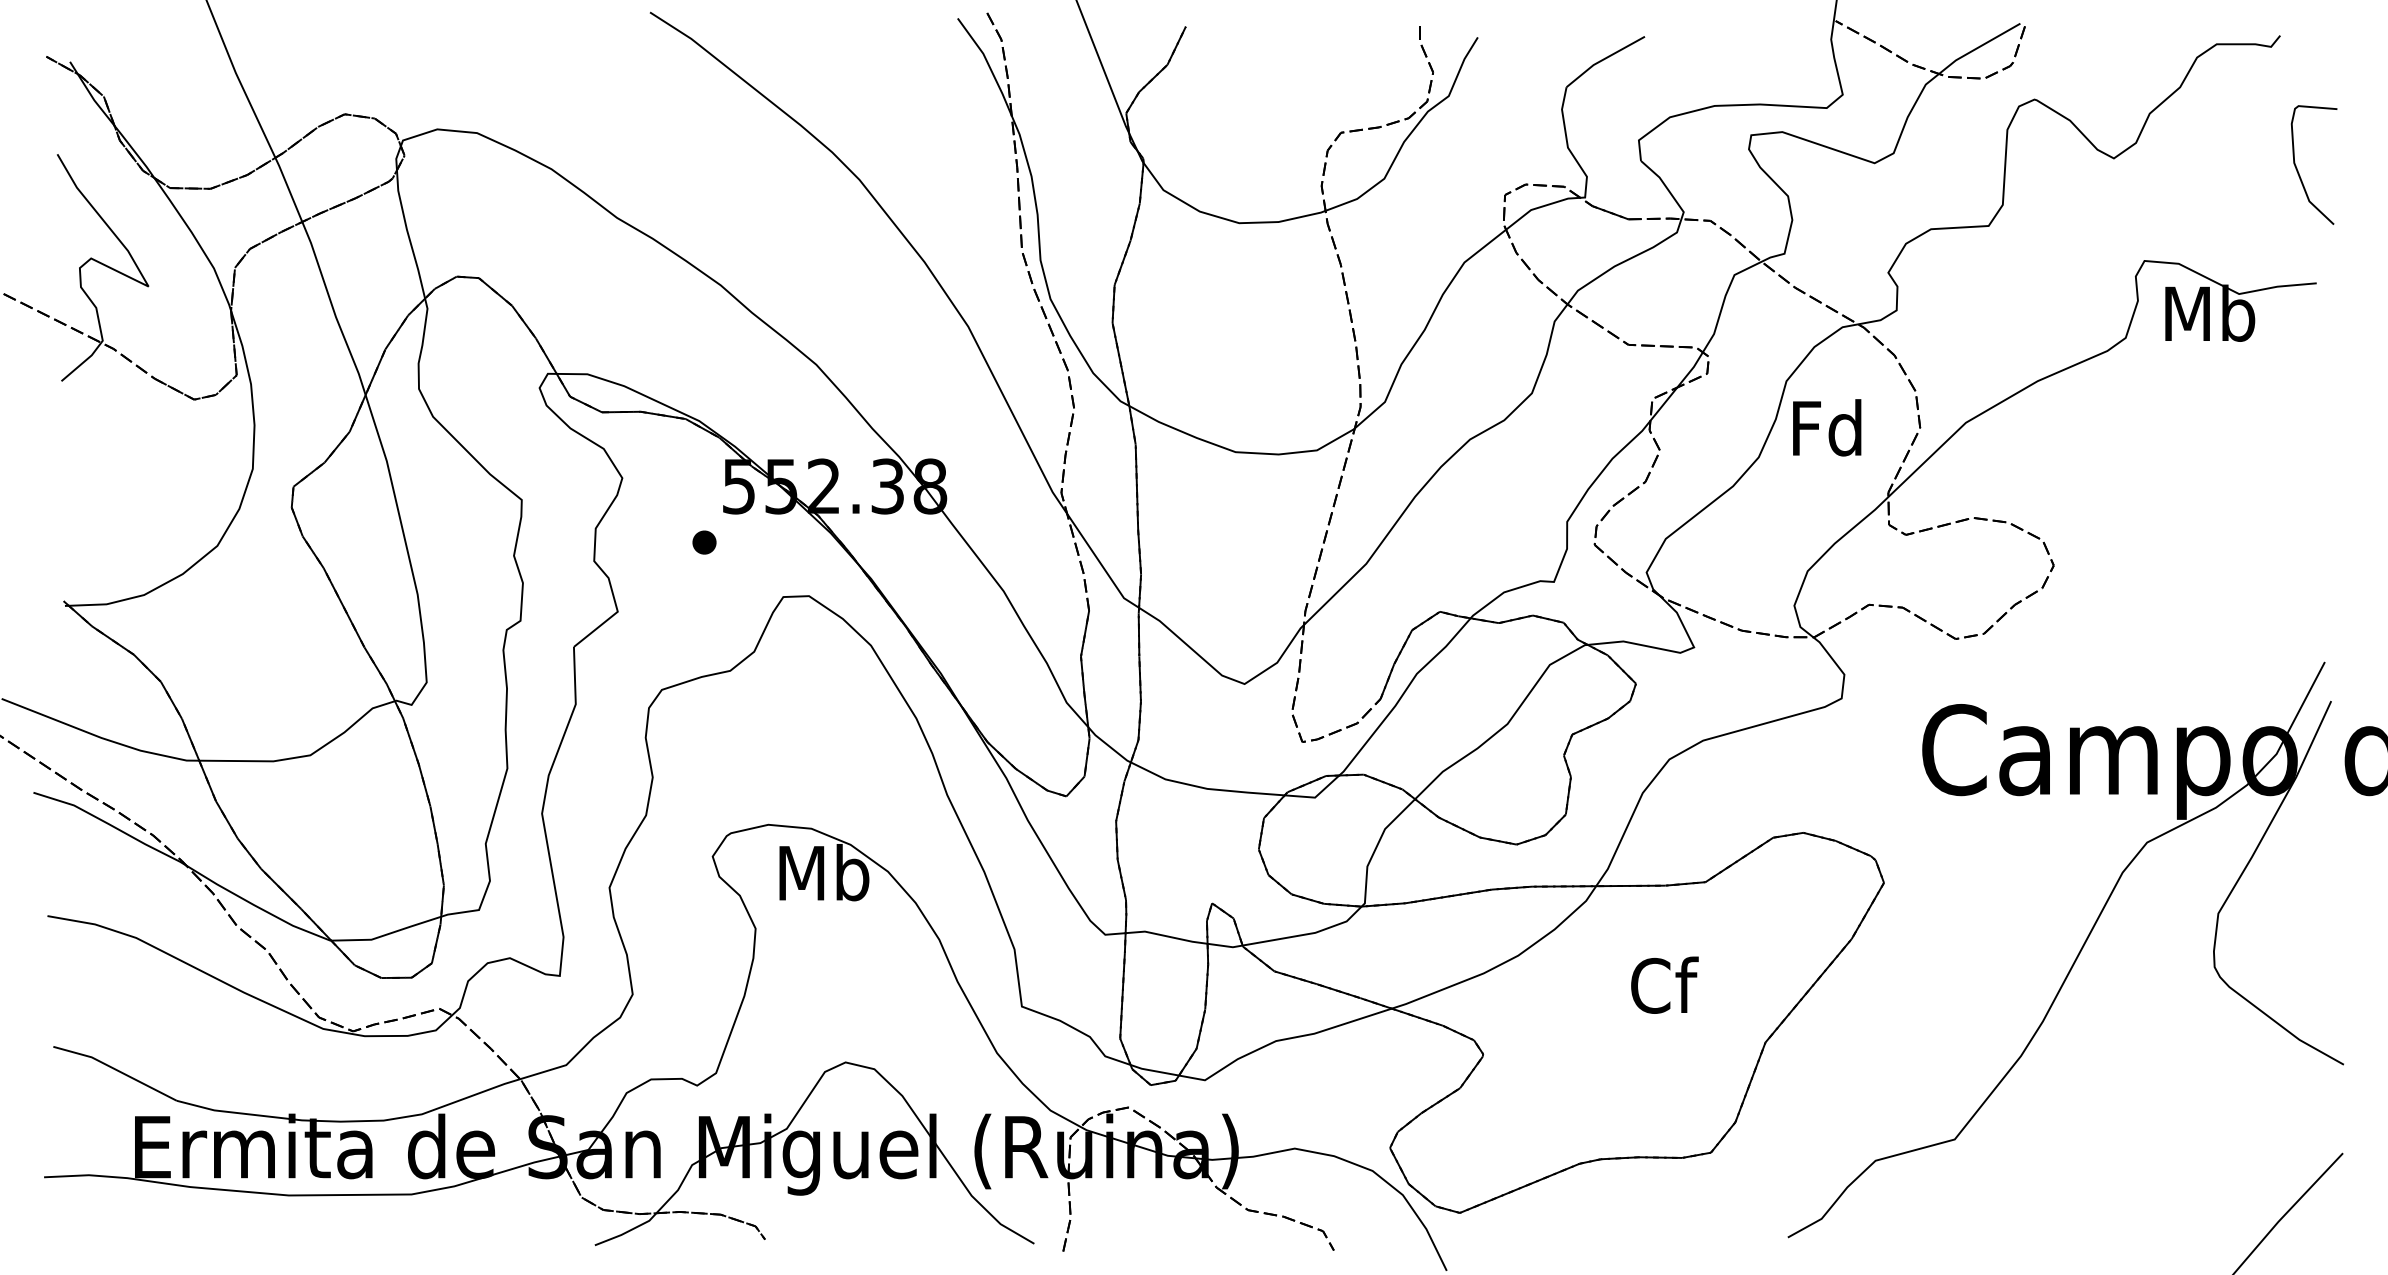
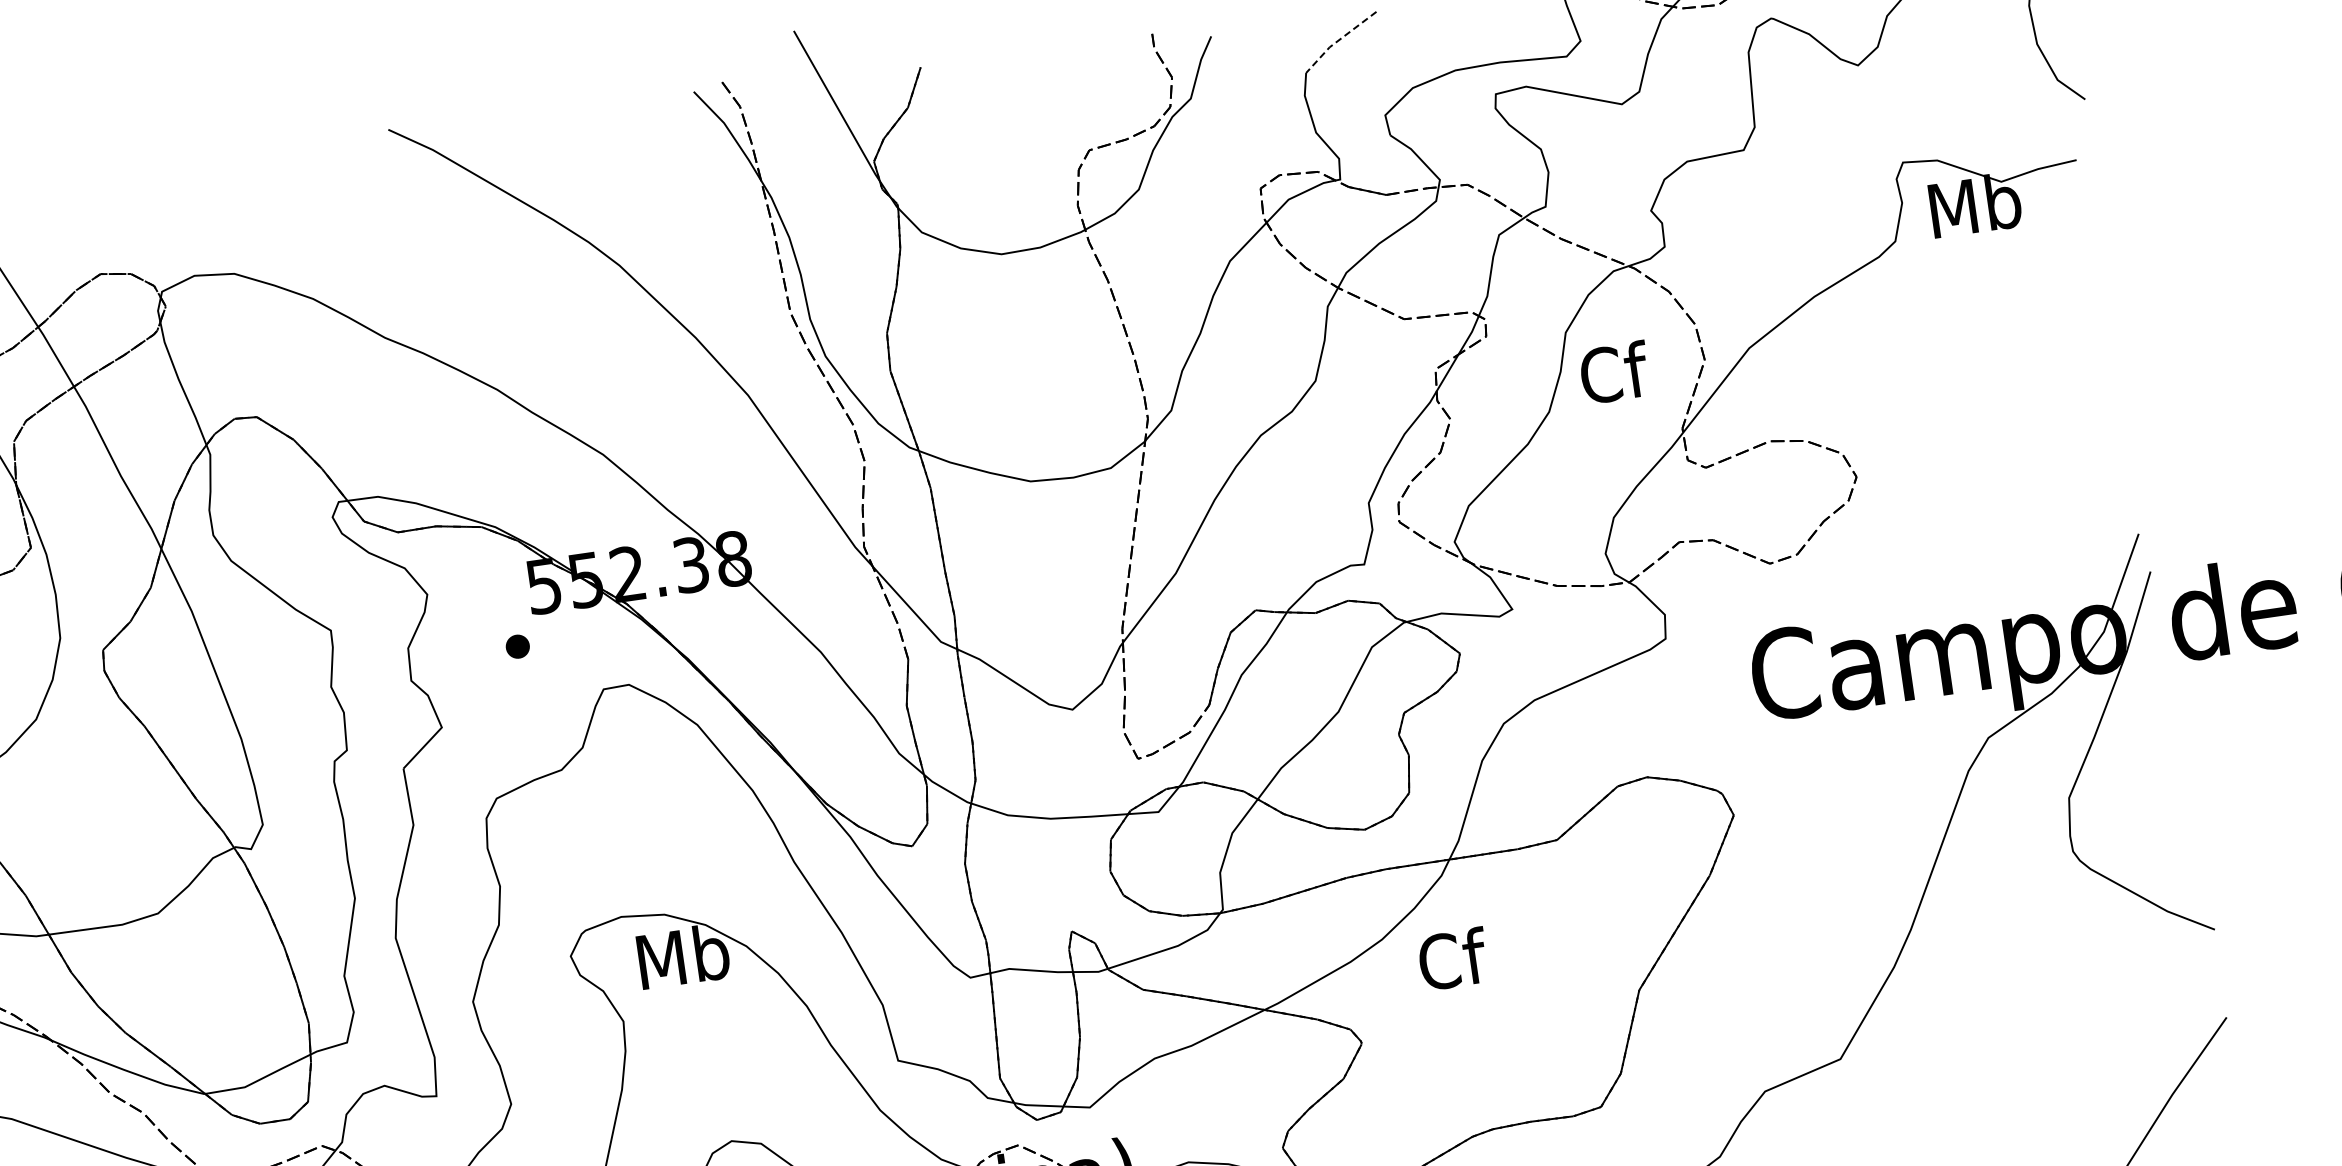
line: (1603, 59) -> (1338, 40), solid -> dashed
text: (1828, 427) -> (1613, 372), Fd -> Cf
text: (1664, 984) -> (1452, 958), moved

